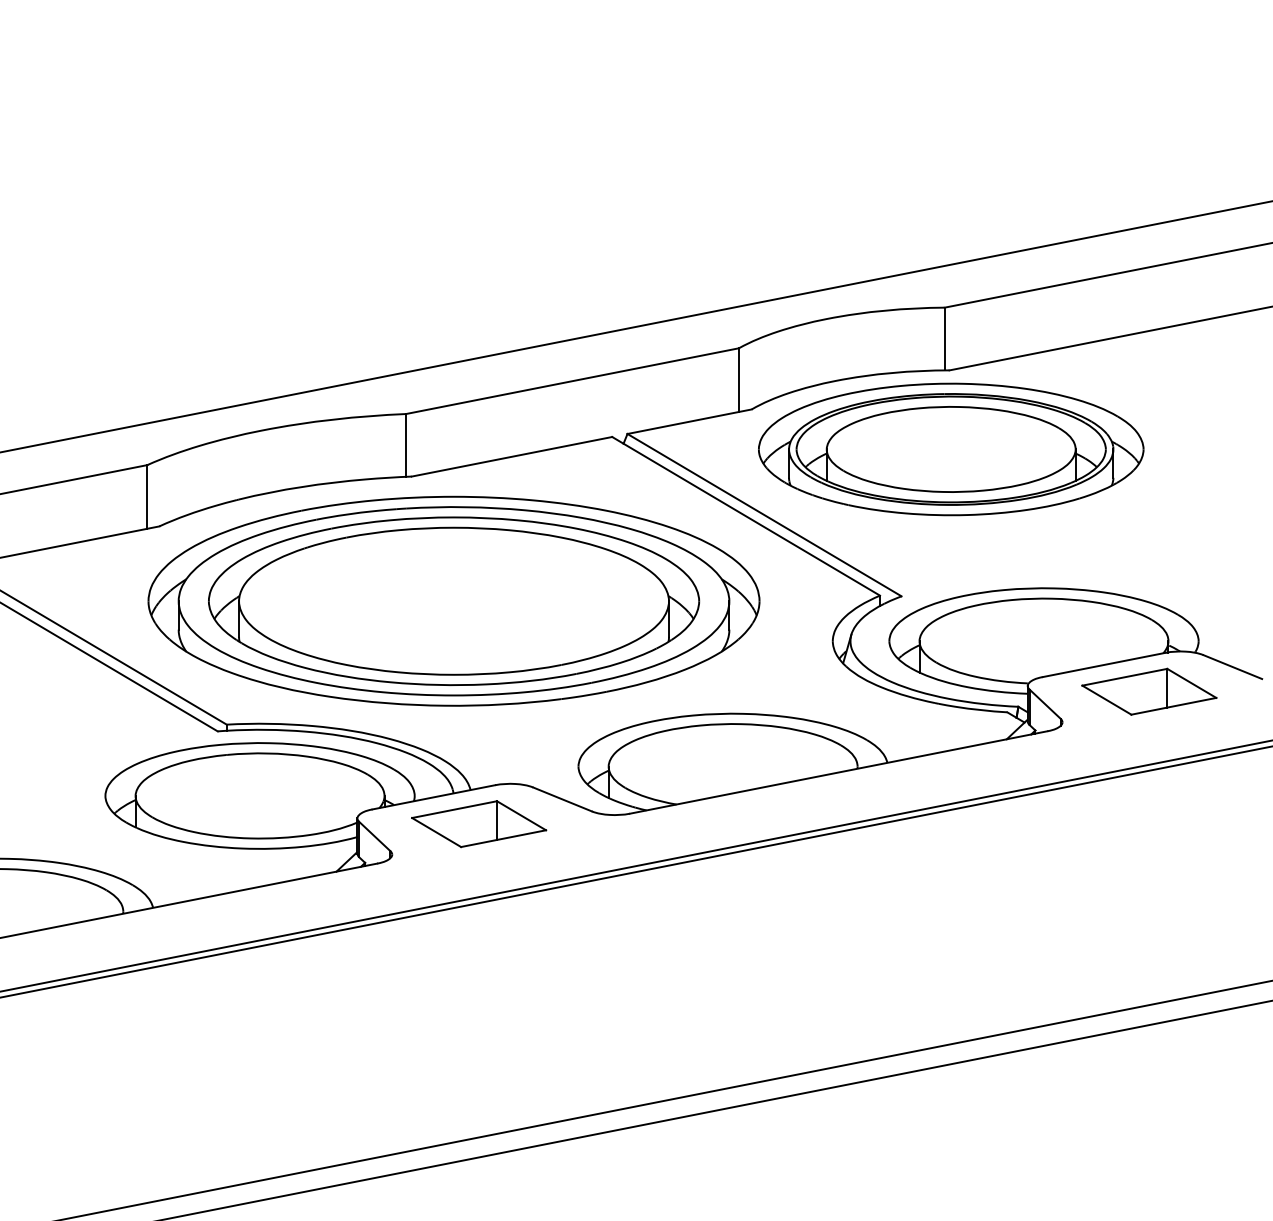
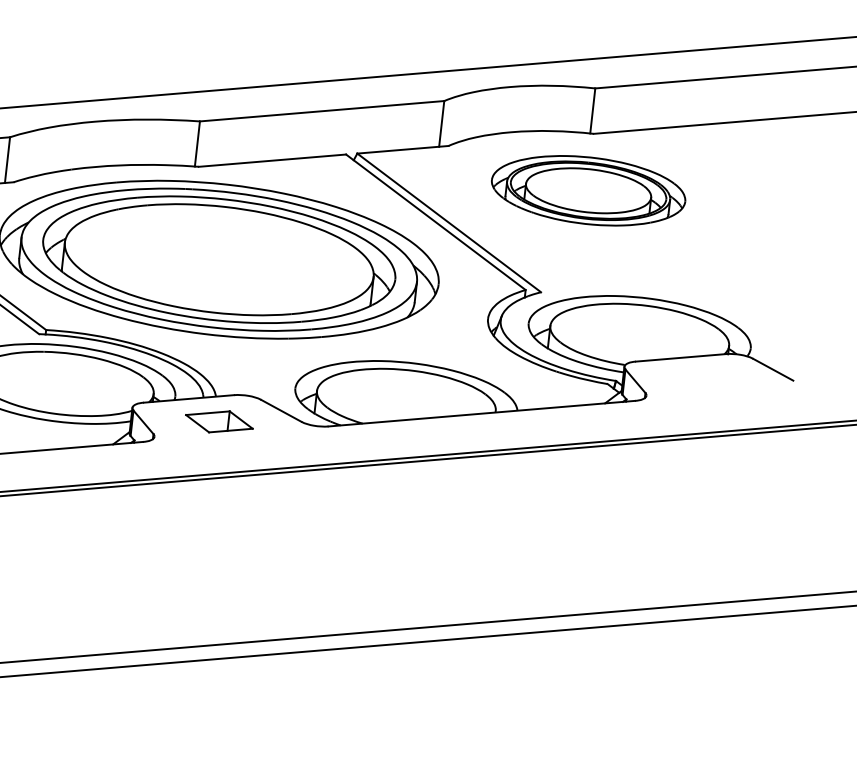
part: (951, 449) -> (588, 190), size x0.7
part: (1149, 691) -> (711, 380), removed
part: (479, 824) -> (219, 422), size x0.7

